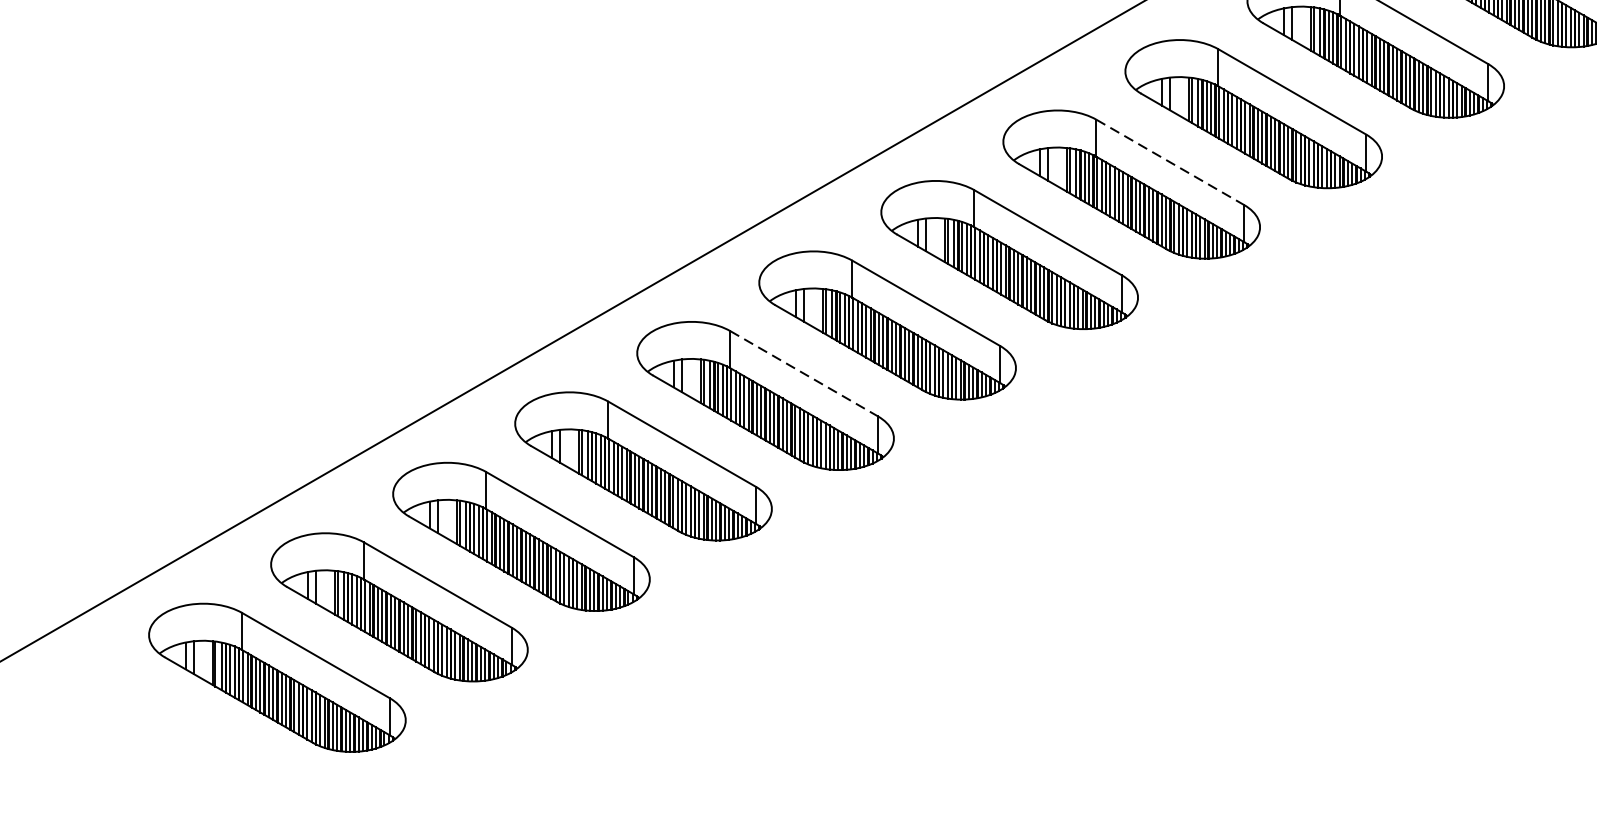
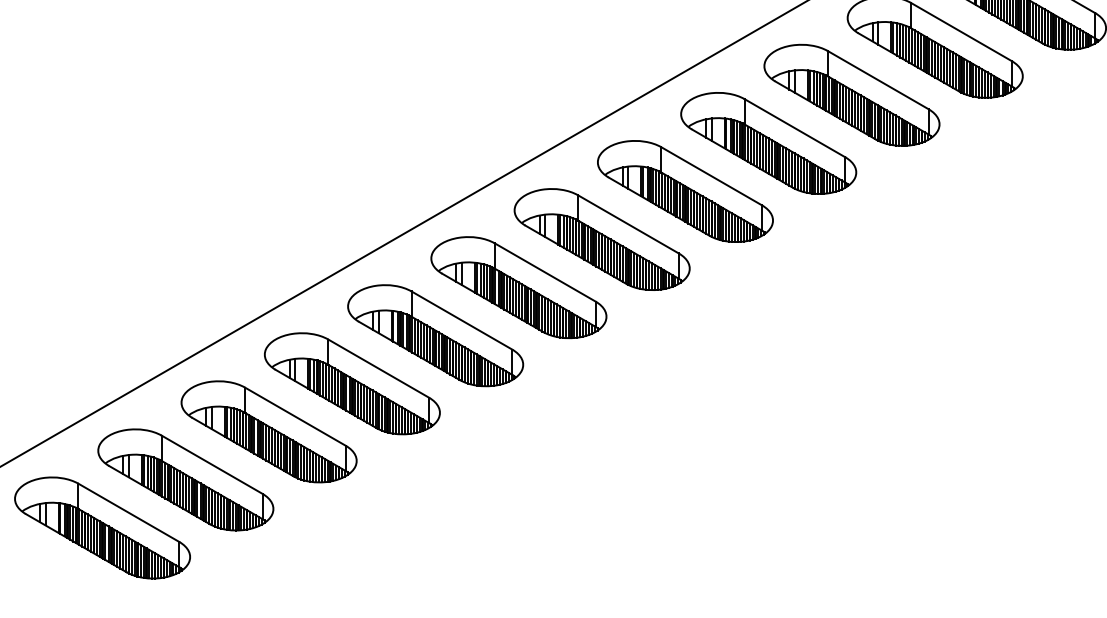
line: (1171, 162) -> (712, 176), dashed -> solid
line: (804, 373) -> (462, 320), dashed -> solid

